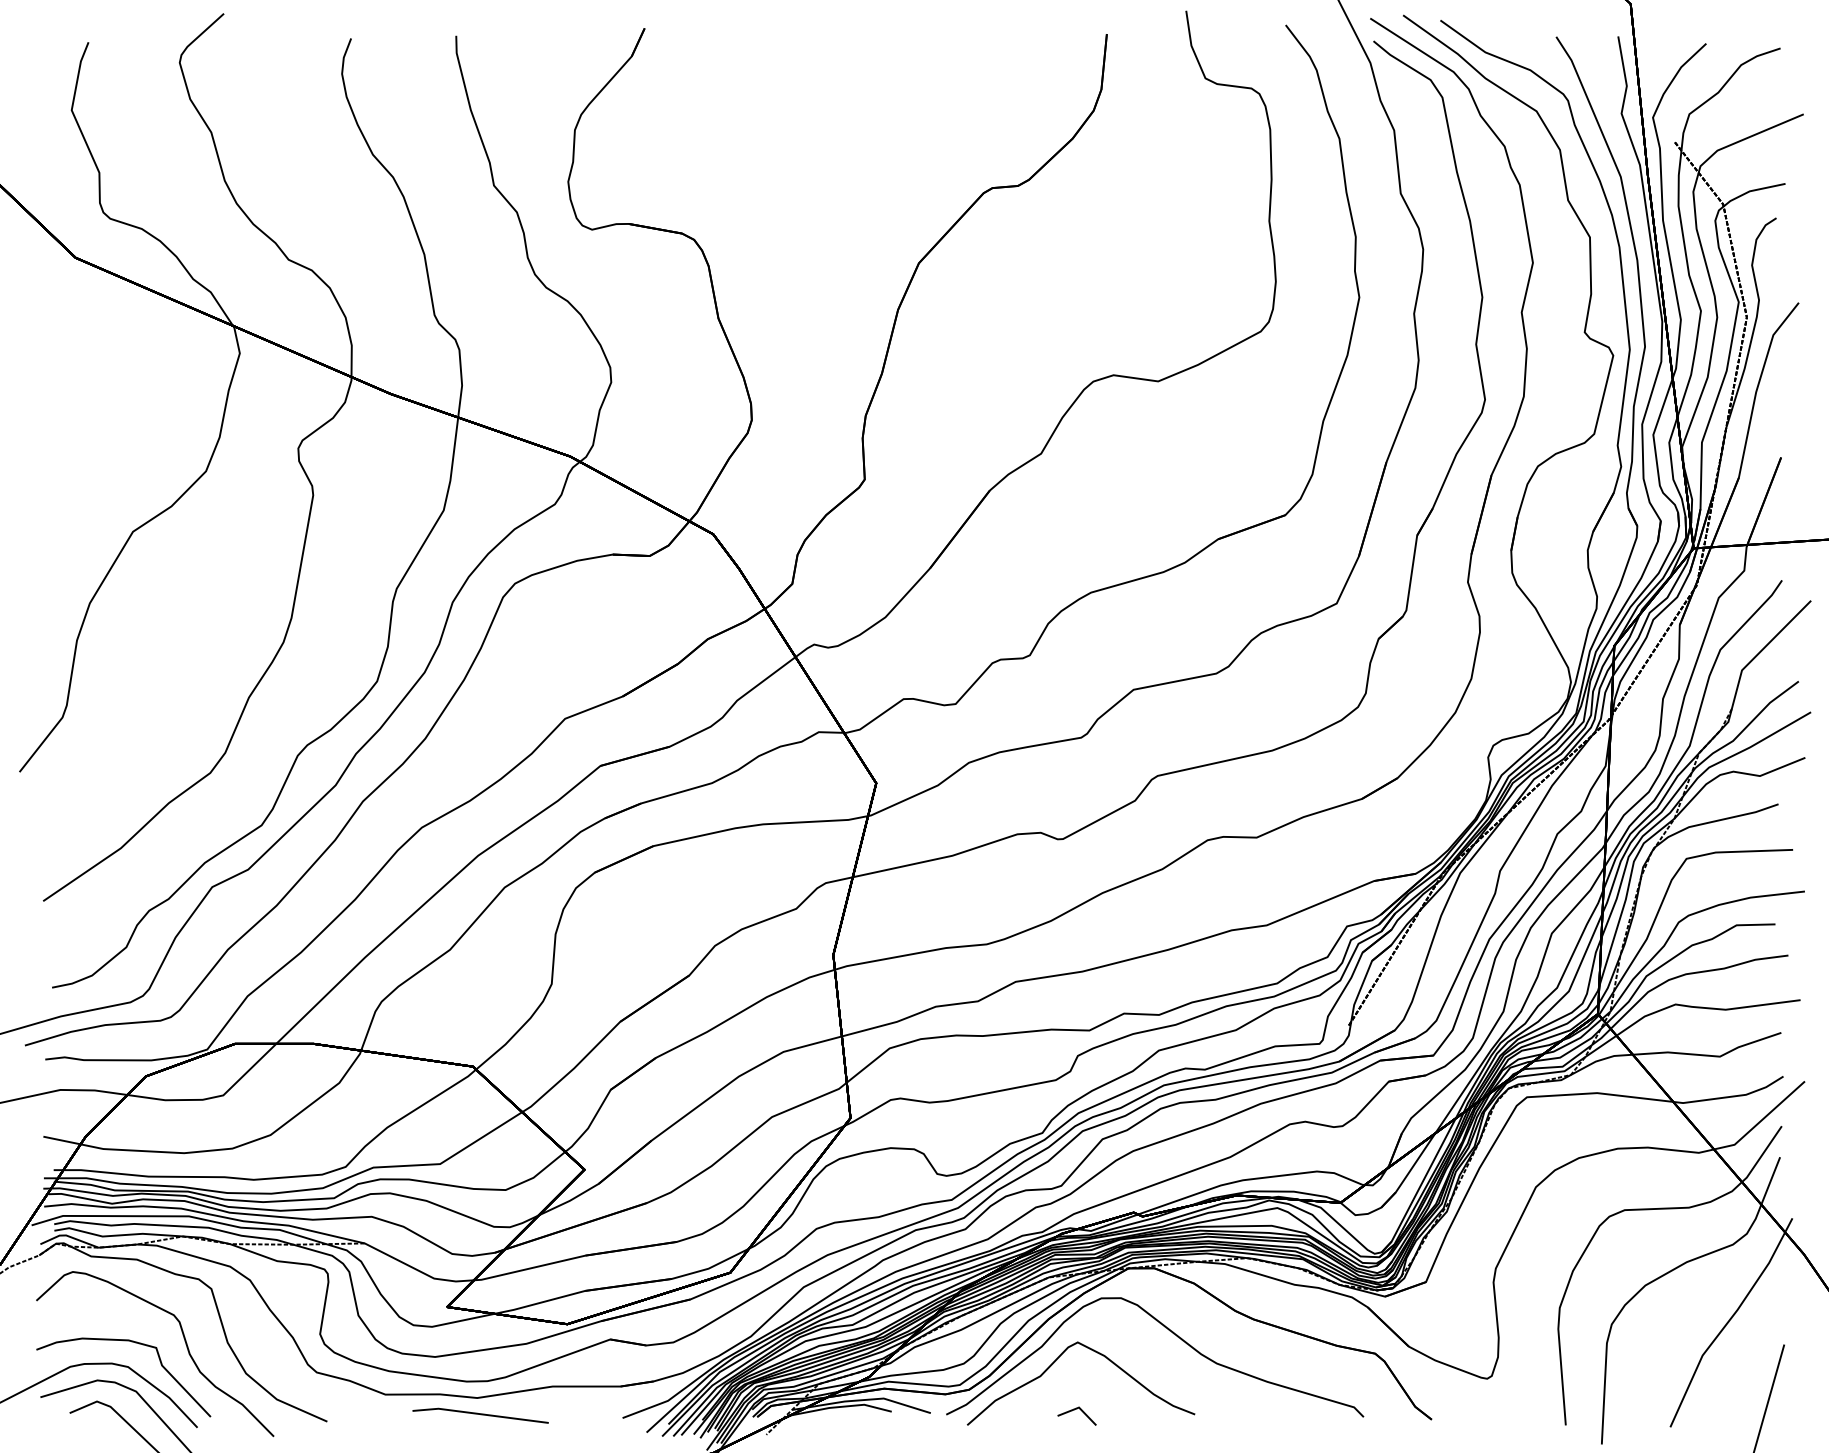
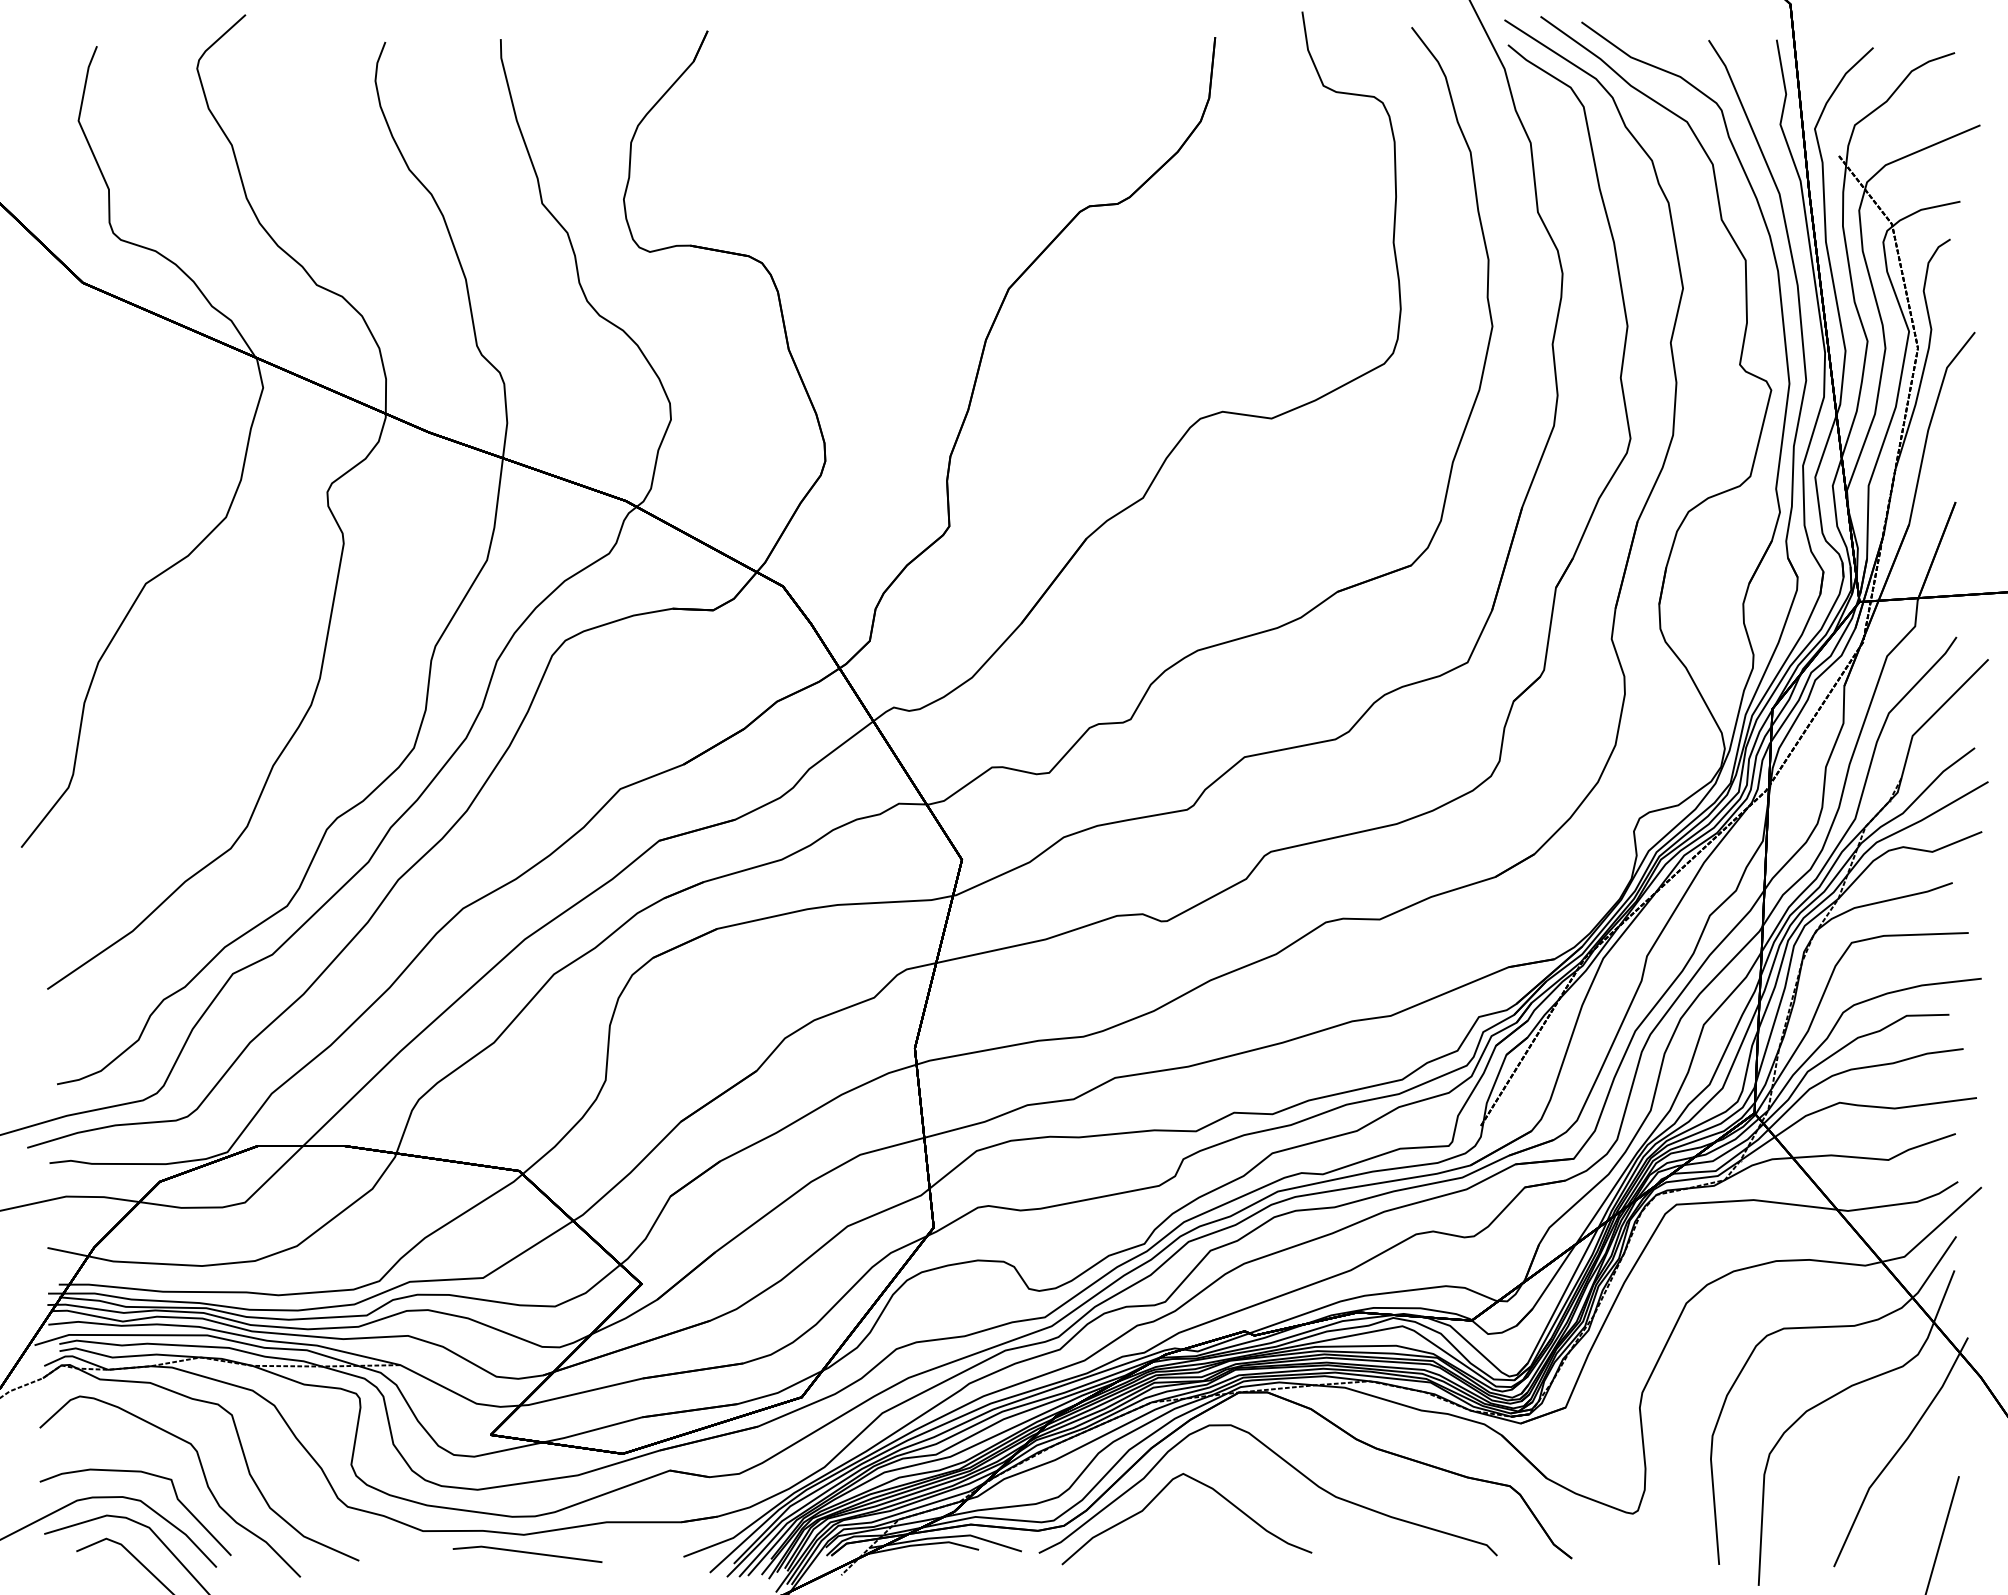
part: (1074, 1410) -> (1179, 1548), removed

